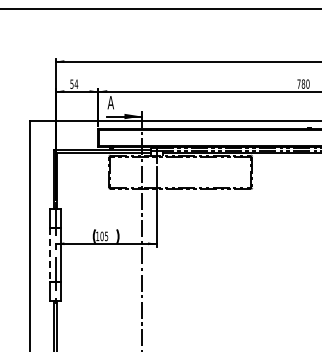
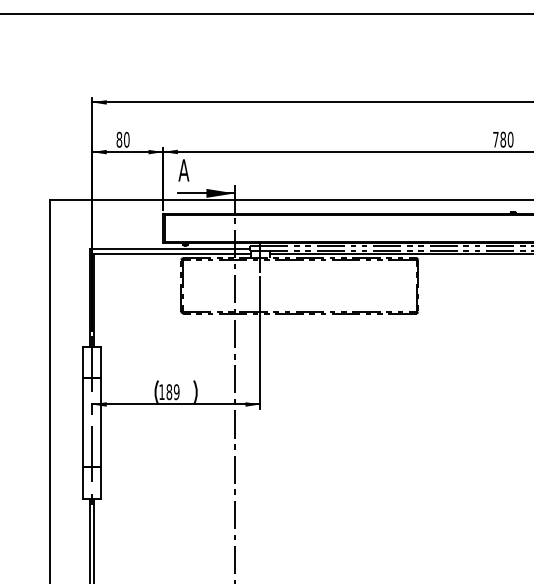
text: (74, 83) -> (123, 138), 54 -> 80
text: (104, 235) -> (173, 390), 105 -> 189
line: (50, 254) -> (83, 422), dashed -> solid

